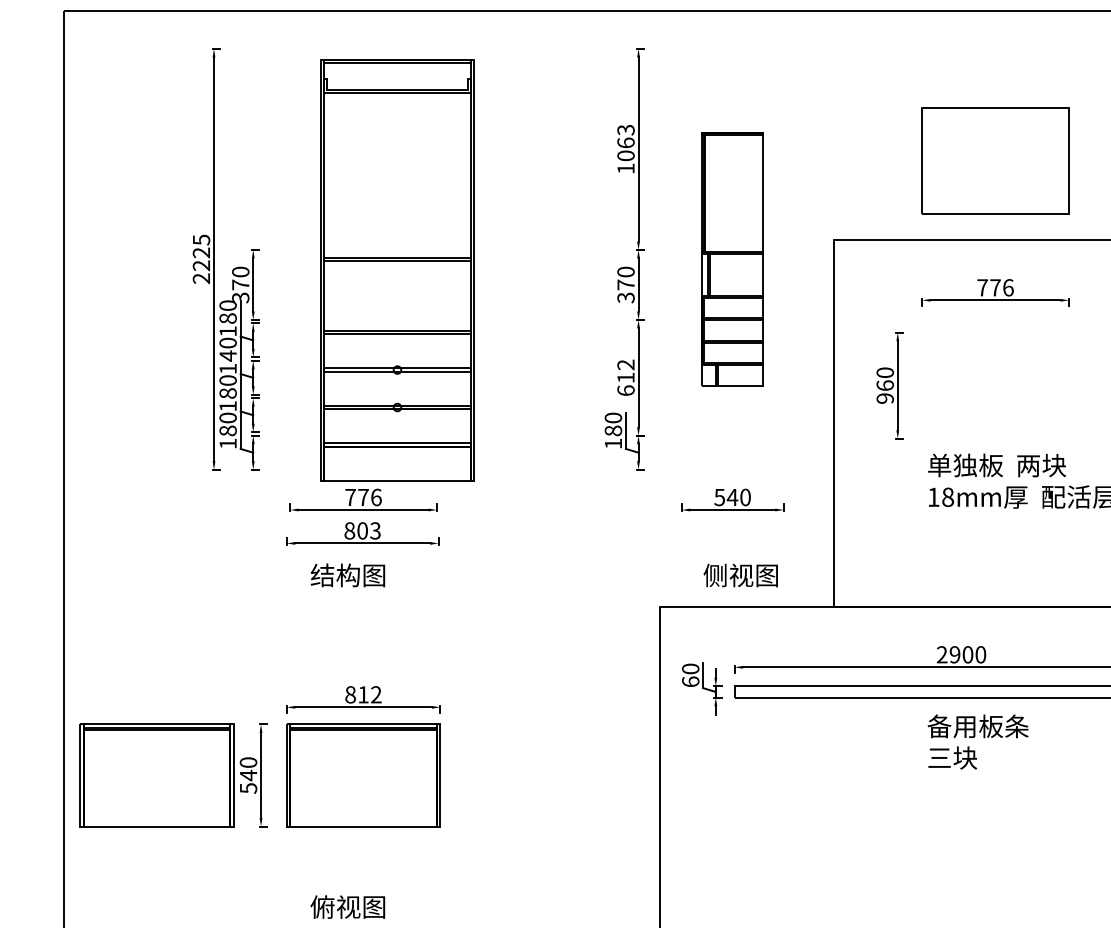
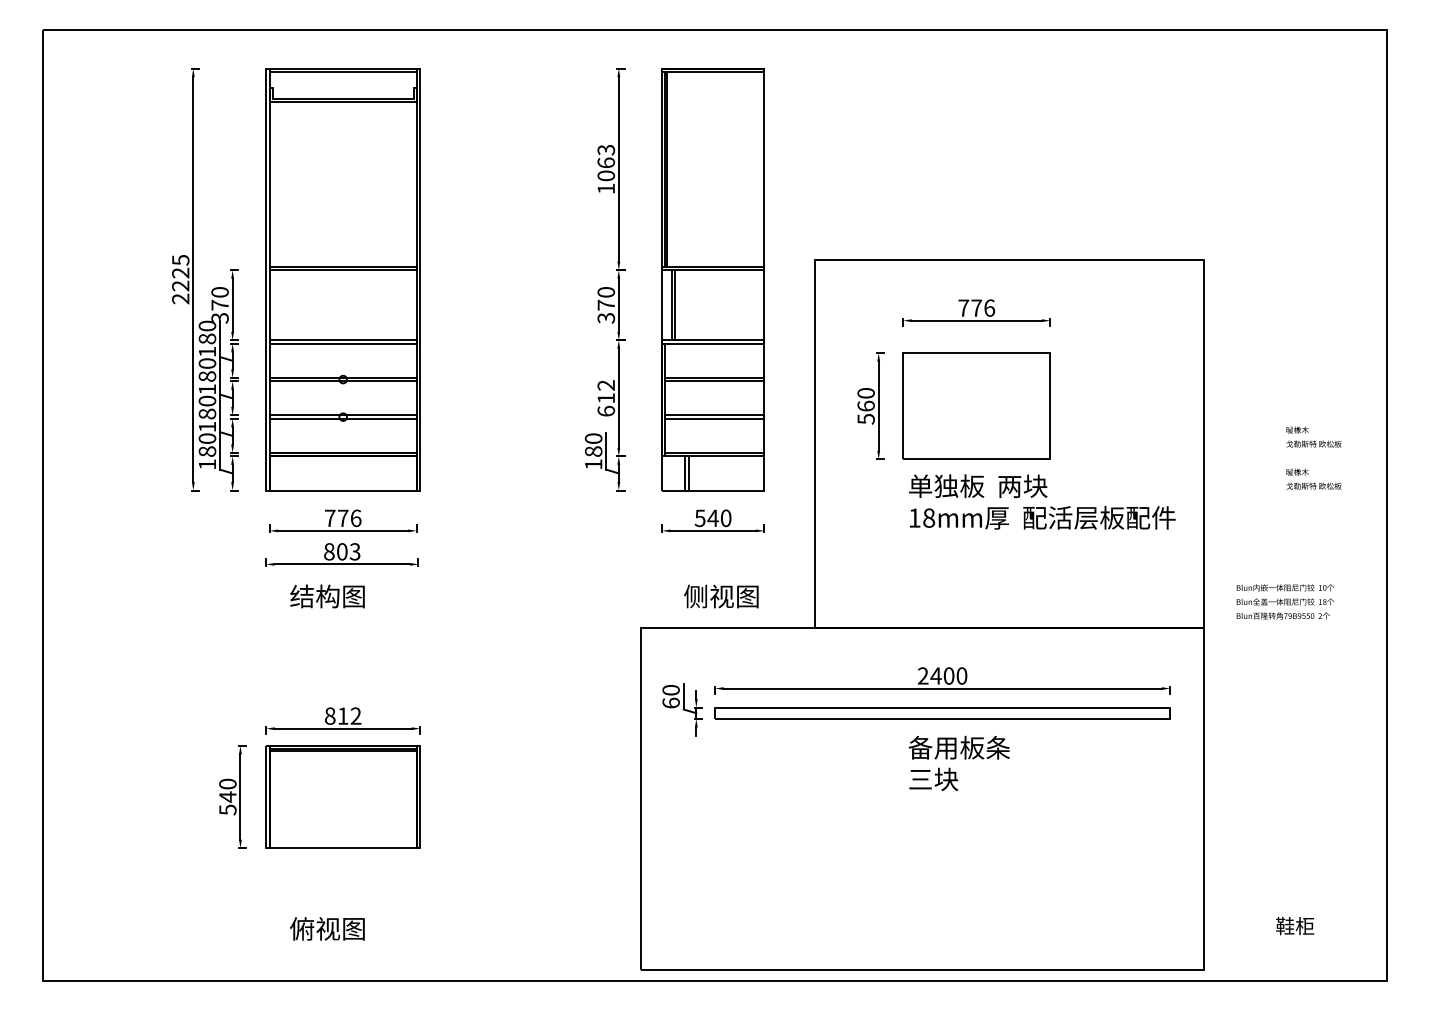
part: (995, 160) -> (976, 405), moved
part: (731, 259) -> (712, 279), size x1.67
part: (396, 270) -> (342, 279), moved
text: (228, 355) -> (207, 376), 140 -> 180
text: (884, 398) -> (865, 419), 960 -> 560
text: (954, 654) -> (935, 675), 2900 -> 2400
part: (156, 774) -> (135, 796), removed

